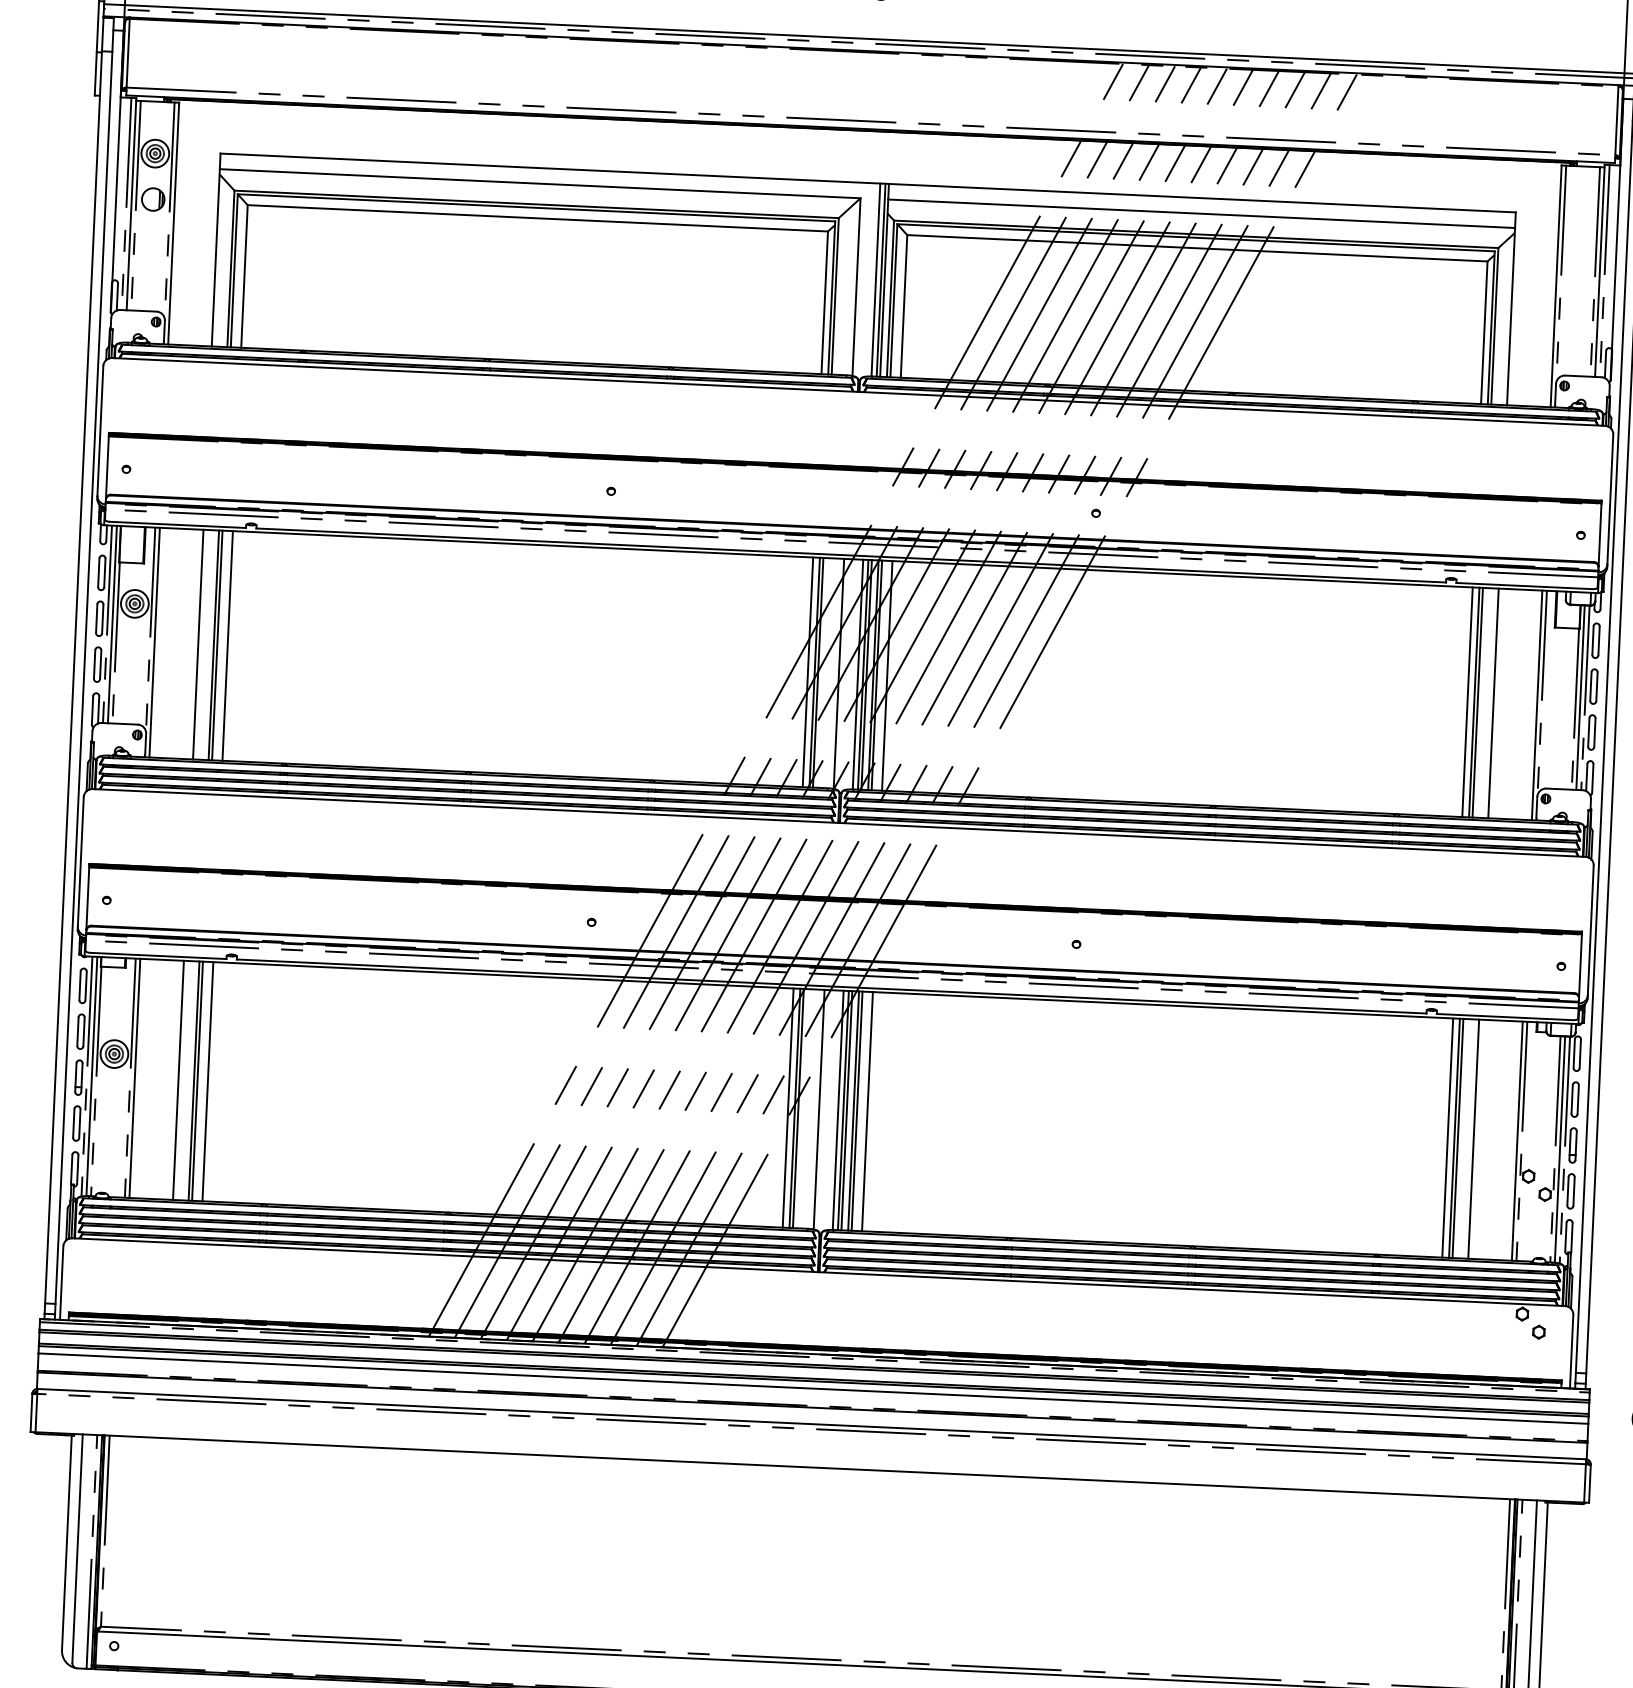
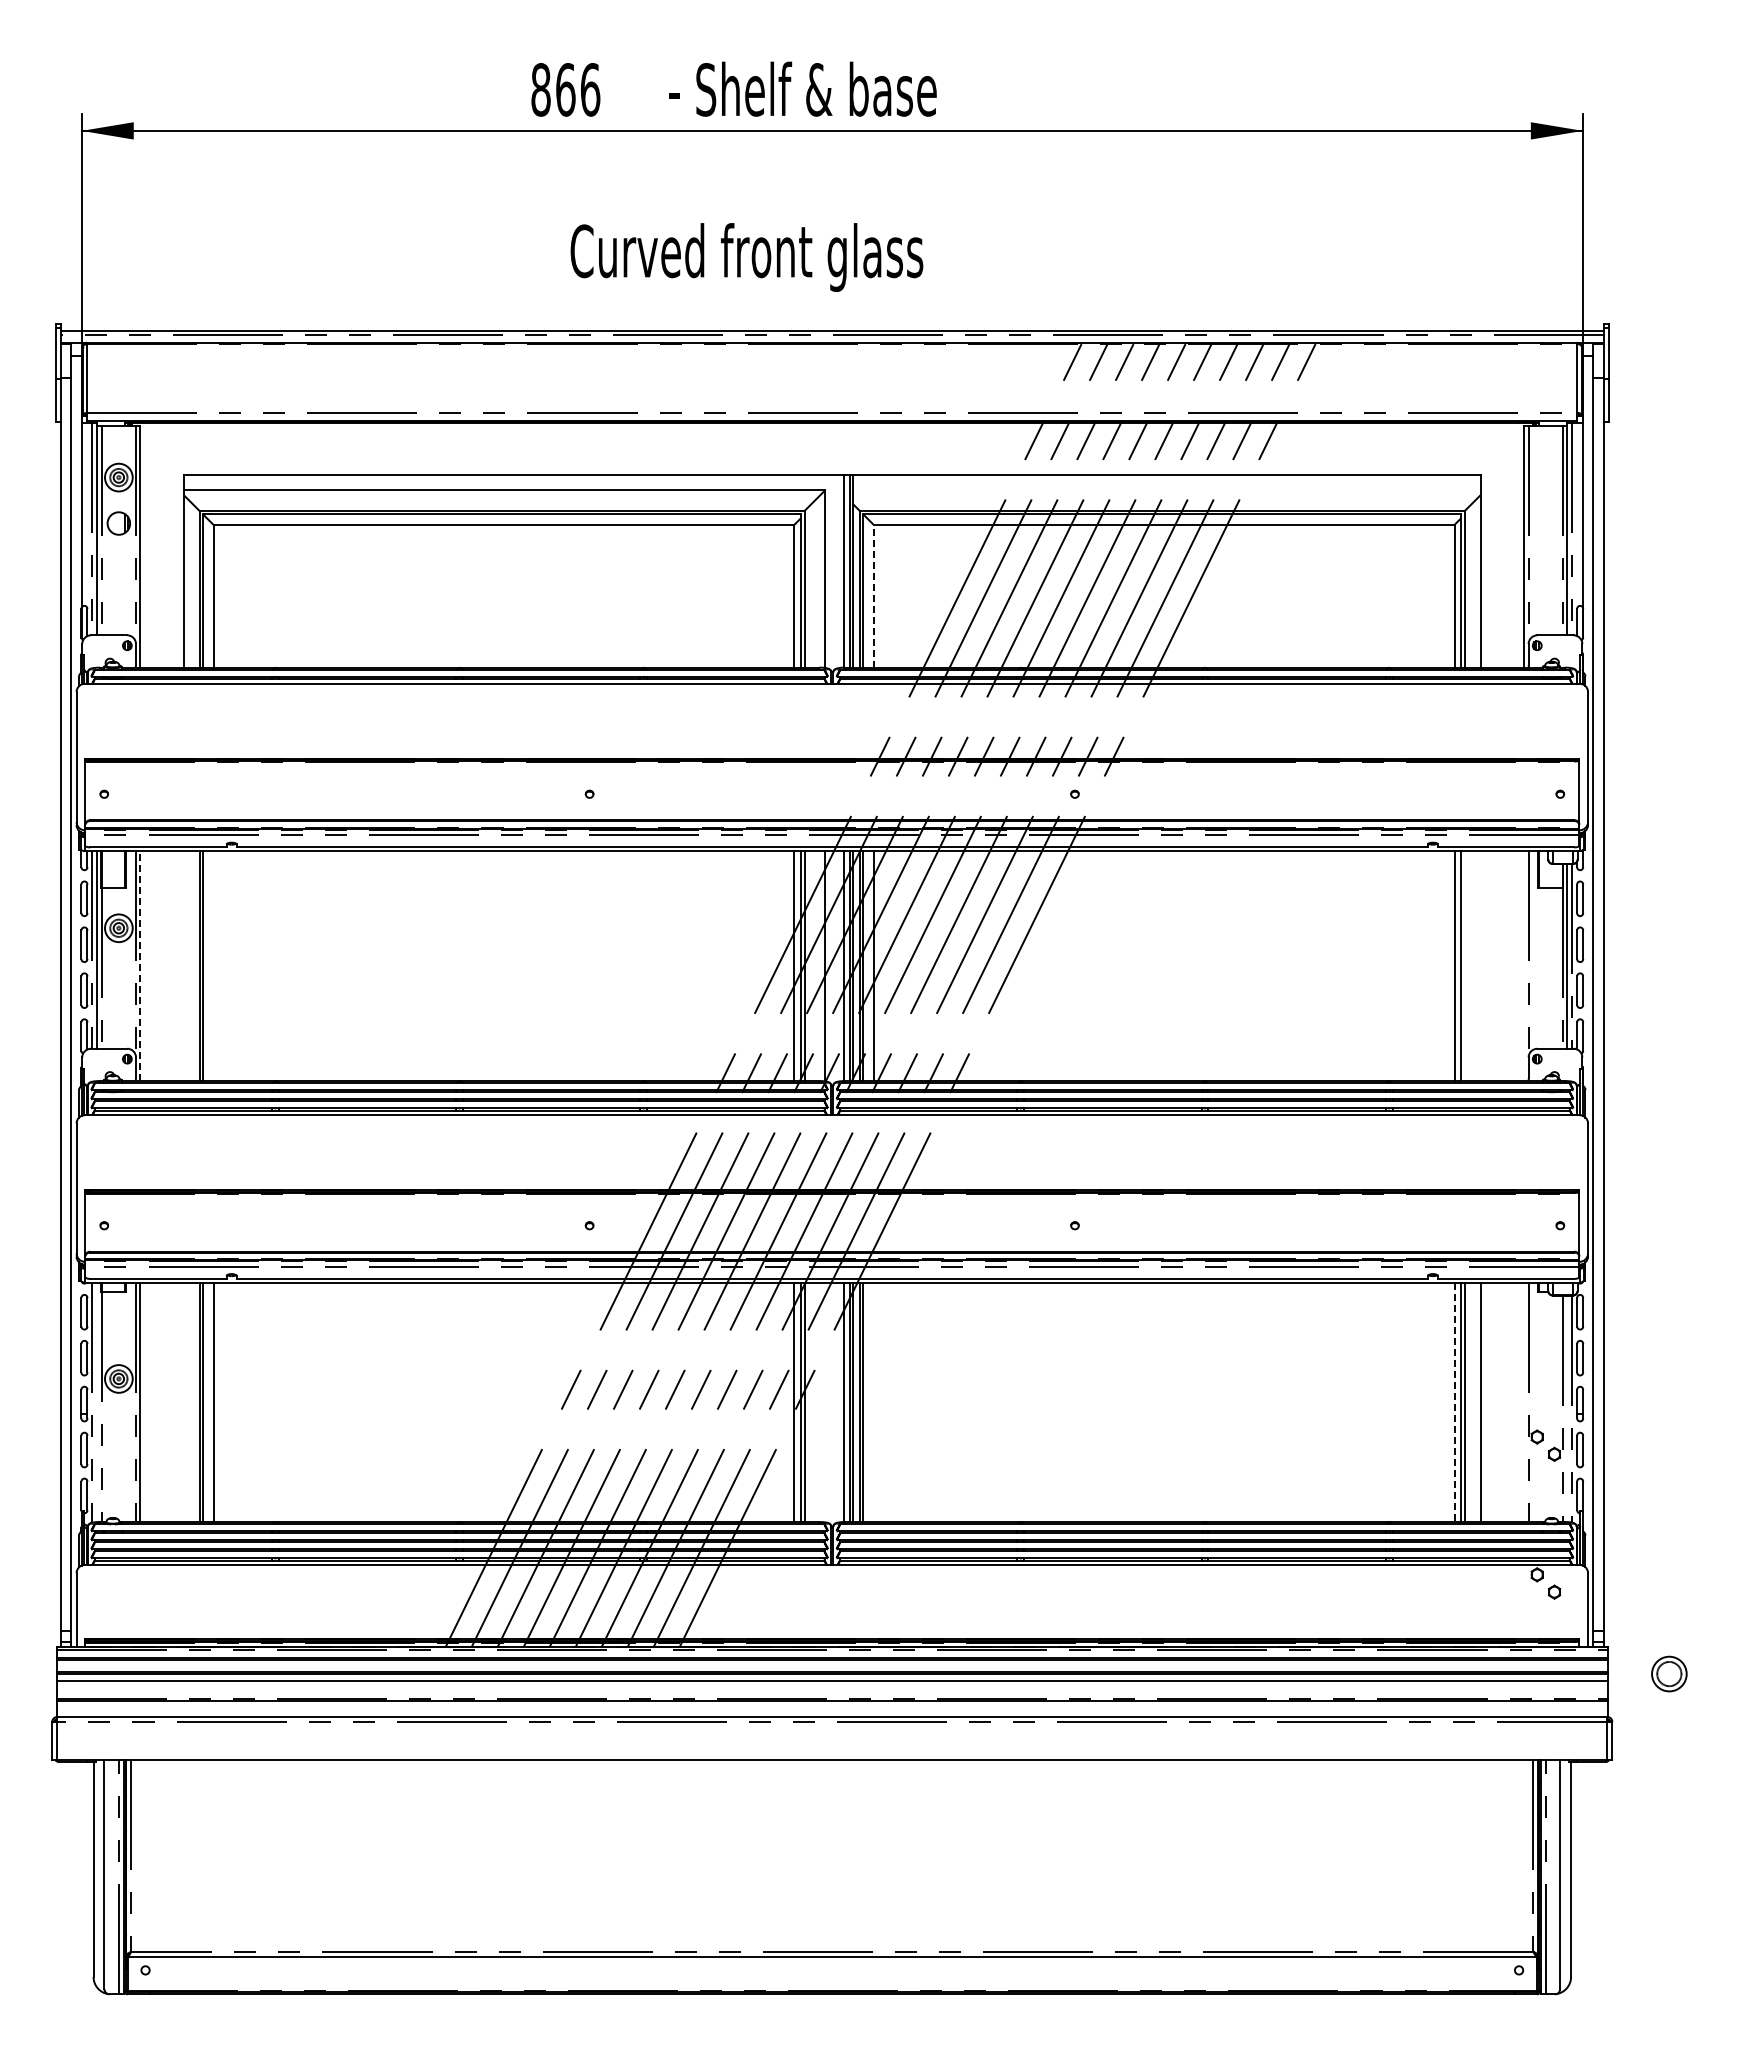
line: (1201, 214) -> (1166, 490), removed
line: (903, 305) -> (873, 595), solid -> dashed
line: (154, 643) -> (140, 966), solid -> dashed
line: (198, 645) -> (184, 966), removed
line: (227, 646) -> (213, 966), removed
line: (1477, 703) -> (1464, 966), removed
line: (1493, 703) -> (1480, 966), removed
line: (1537, 705) -> (1524, 966), removed
line: (92, 1076) -> (97, 1402), removed
line: (178, 1080) -> (184, 1402), removed
line: (819, 1109) -> (825, 1402), removed
line: (867, 1111) -> (873, 1402), removed
line: (1447, 1138) -> (1454, 1402), solid -> dashed
line: (1517, 1141) -> (1524, 1402), removed
line: (1560, 1149) -> (1567, 1408), removed

